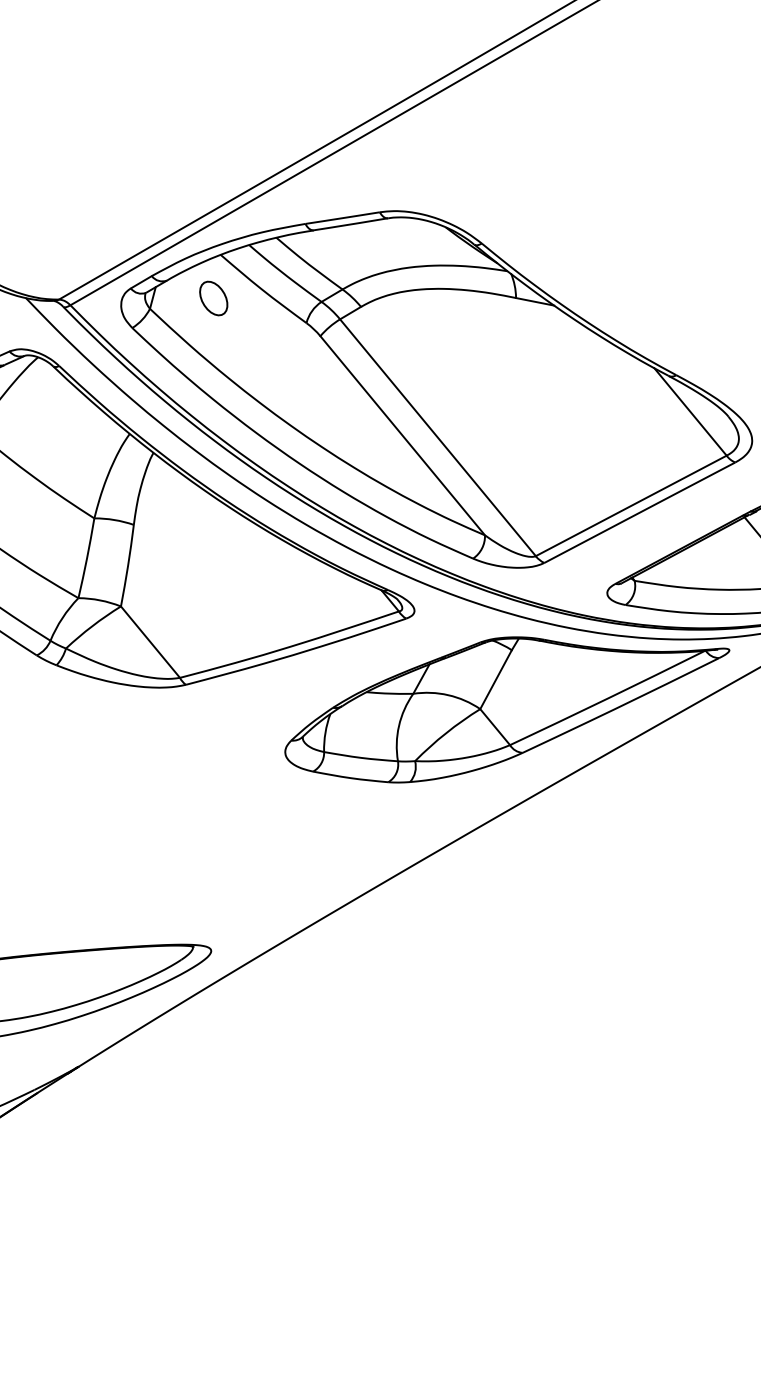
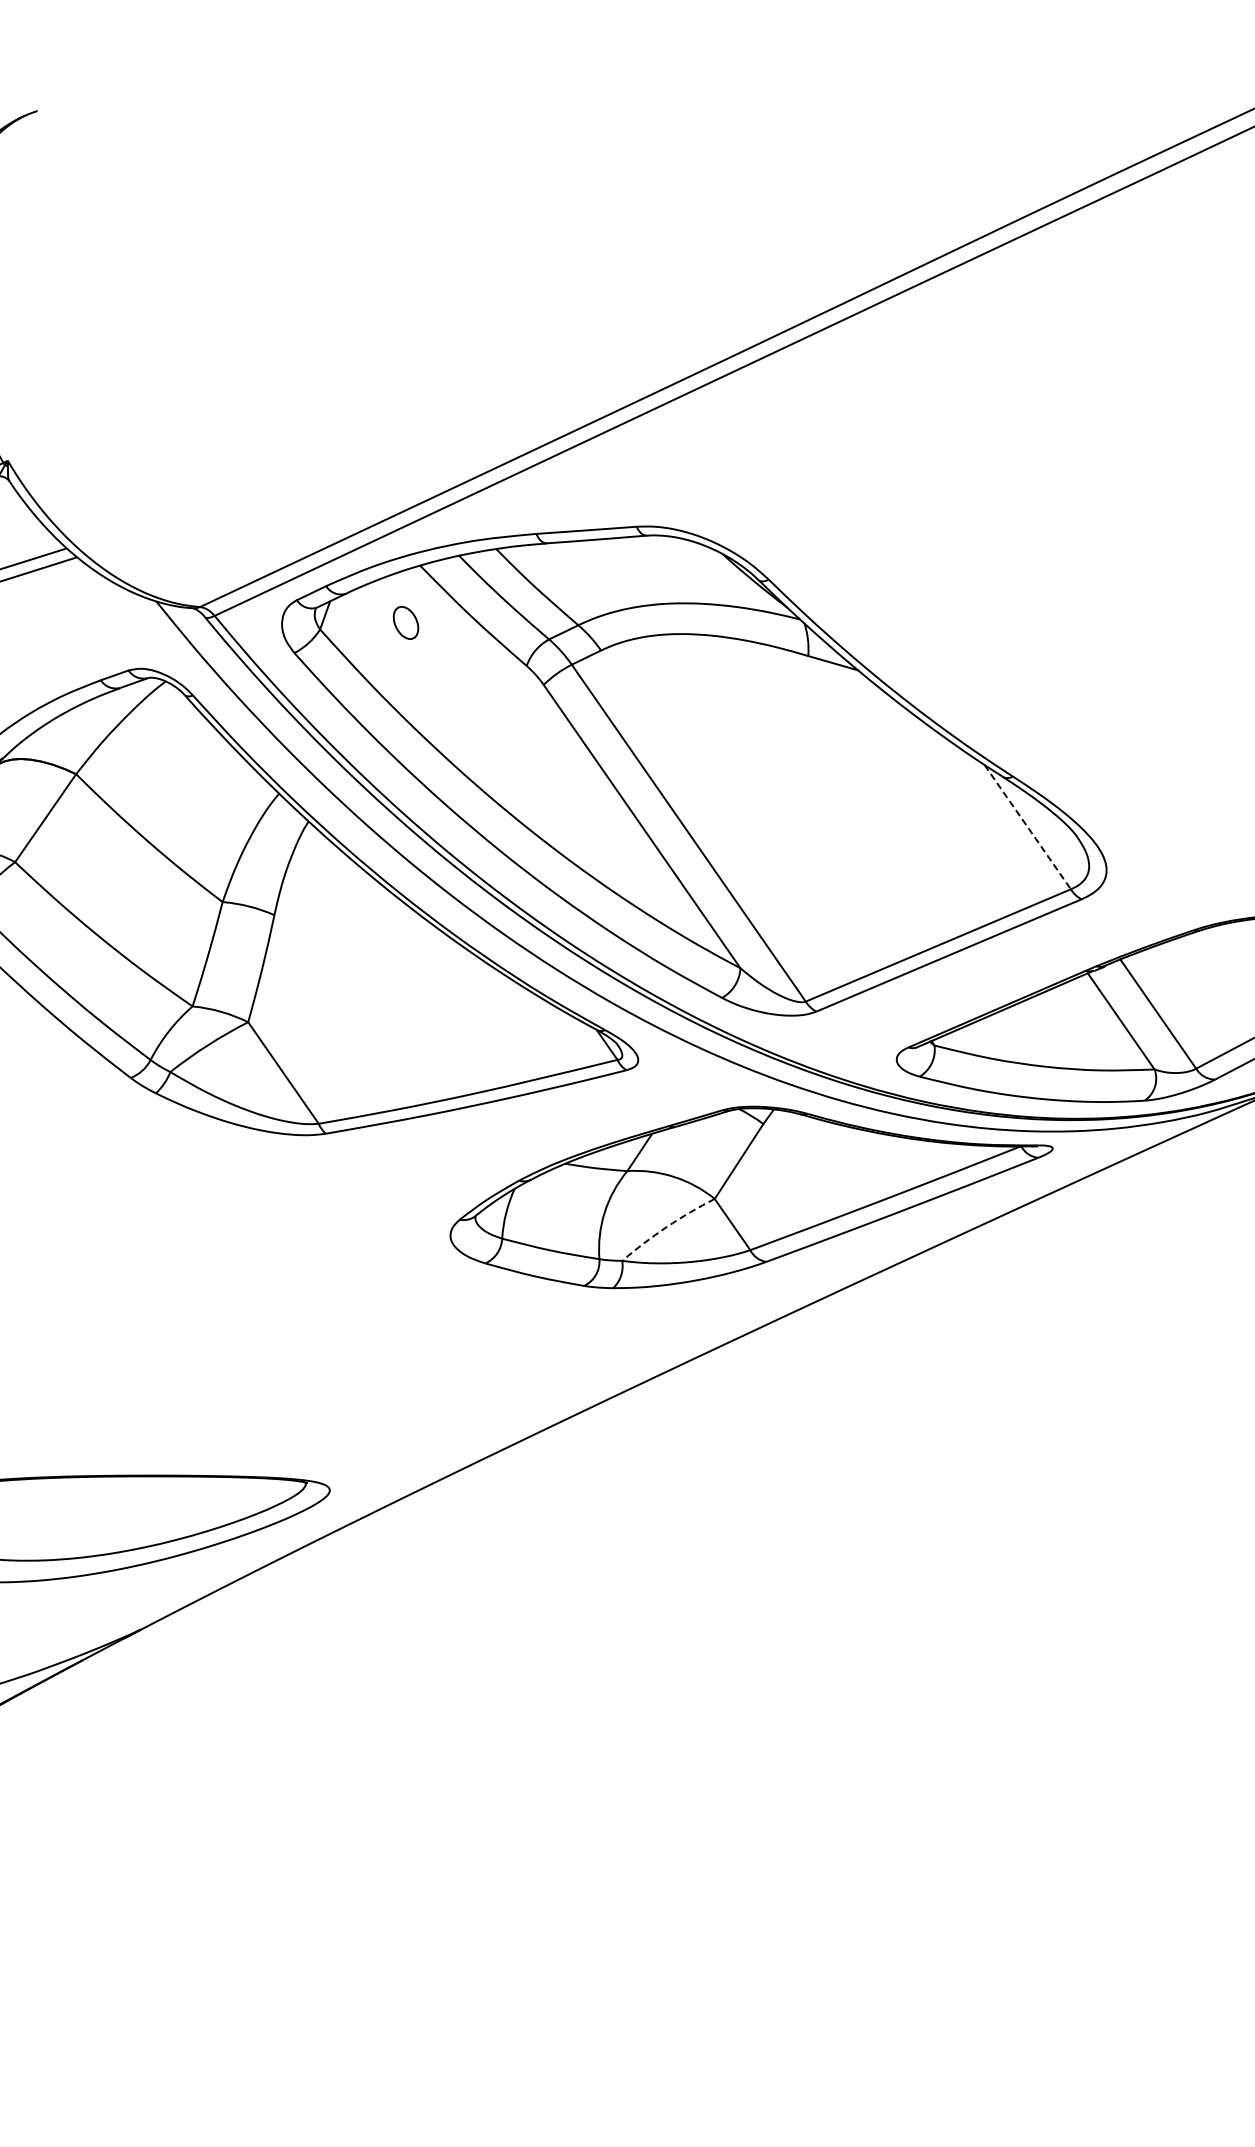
part: (213, 298) -> (405, 622), size x0.7
line: (690, 412) -> (1027, 827), solid -> dashed
arc: (446, 733) -> (666, 1227), solid -> dashed

